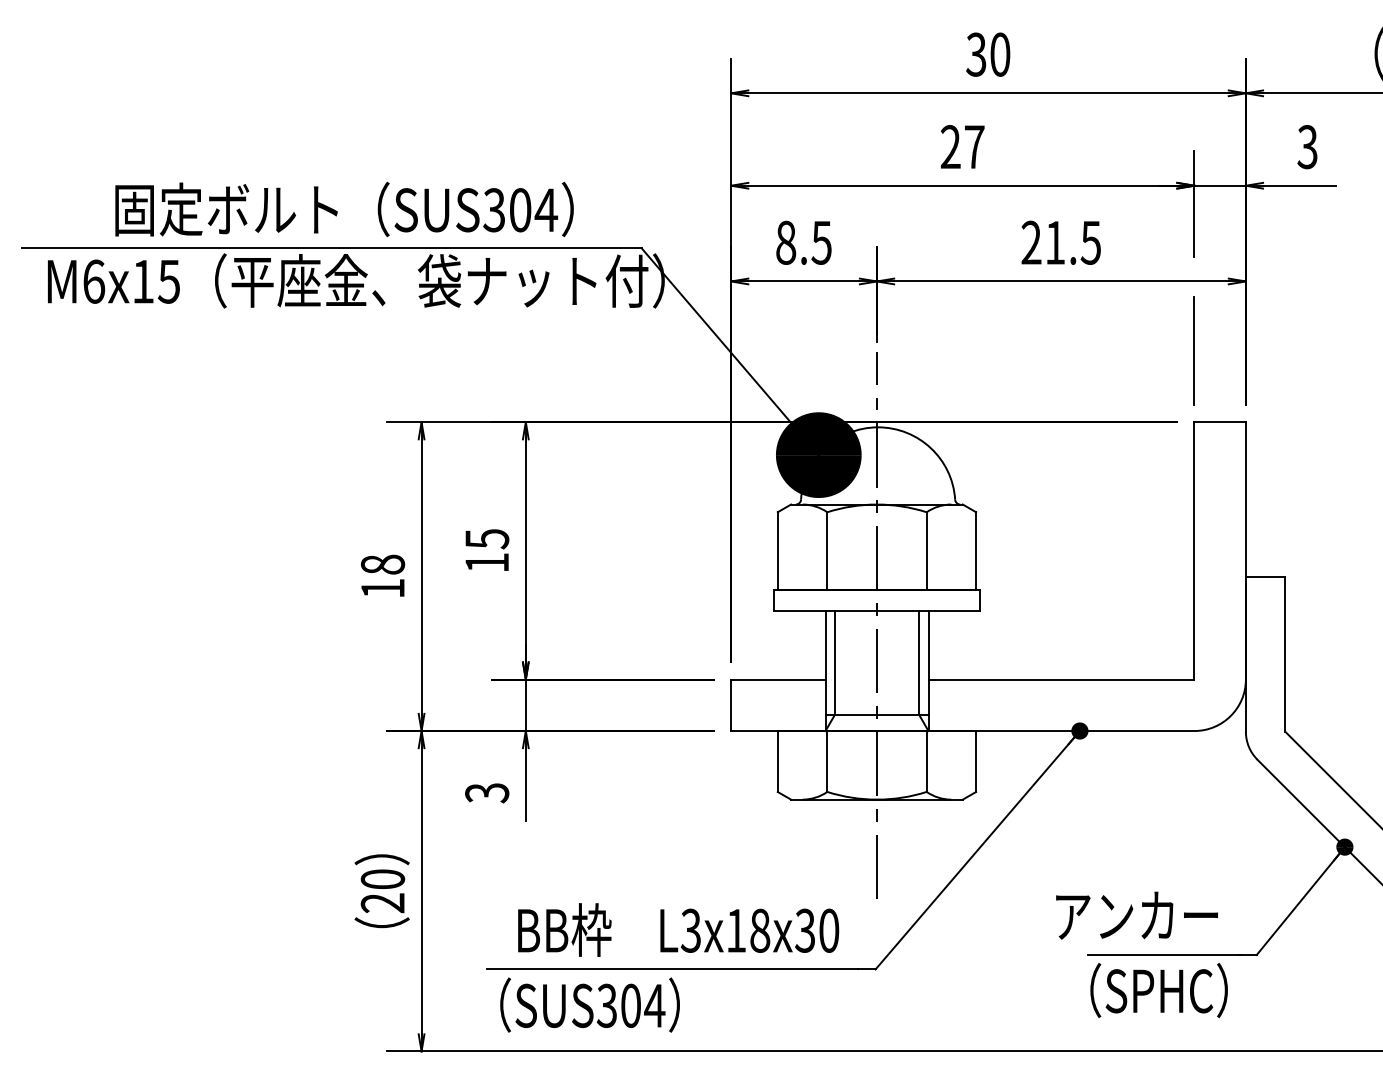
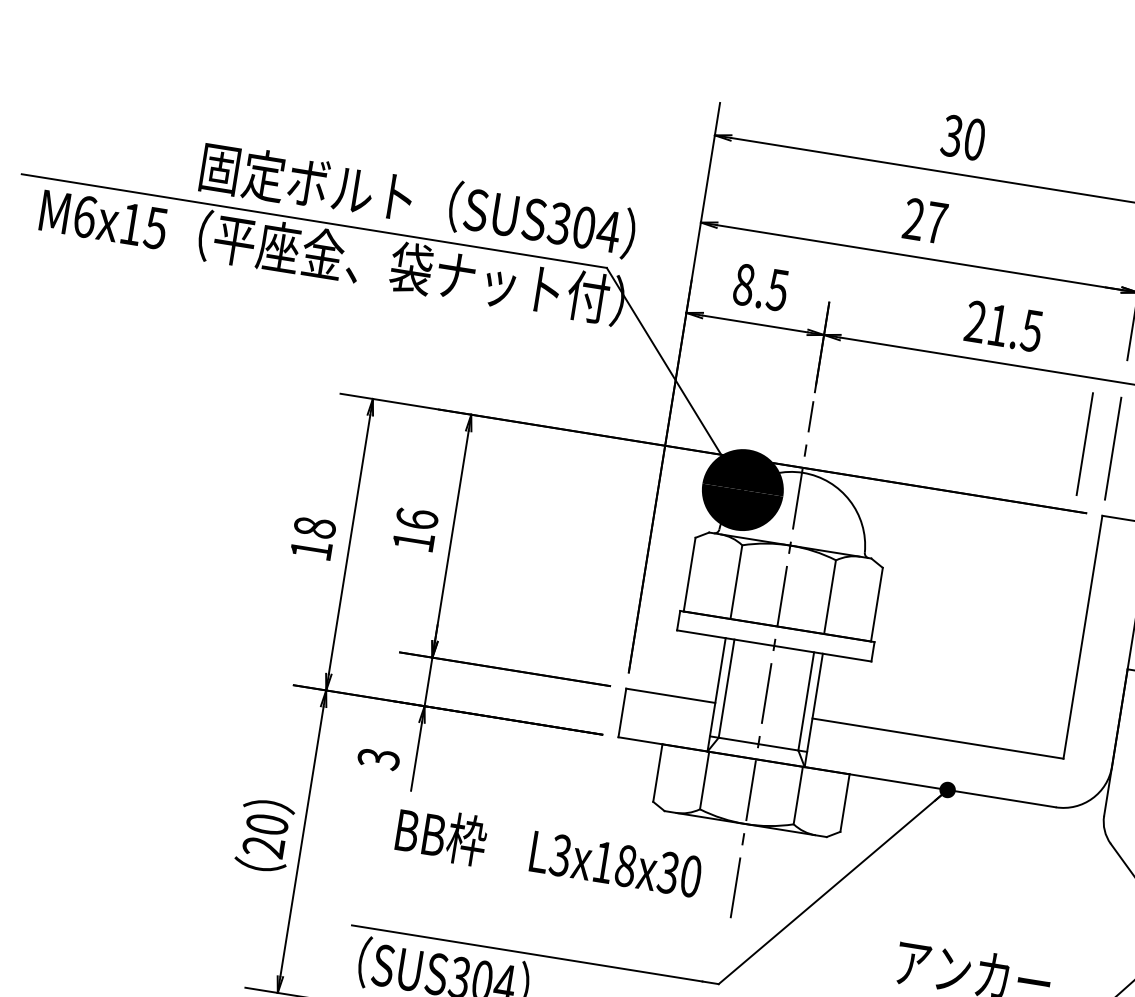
text: (344, 209) -> (418, 200), moved
line: (1163, 350) -> (1084, 443), added
text: (487, 538) -> (417, 518), 15 -> 16
text: (678, 929) -> (549, 852), moved

